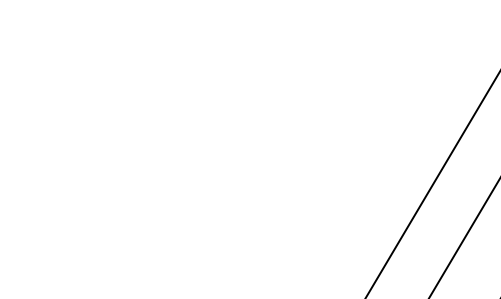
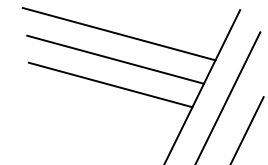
line: (270, 78) -> (118, 33), added
line: (260, 129) -> (115, 59), added
line: (247, 177) -> (110, 84), added

